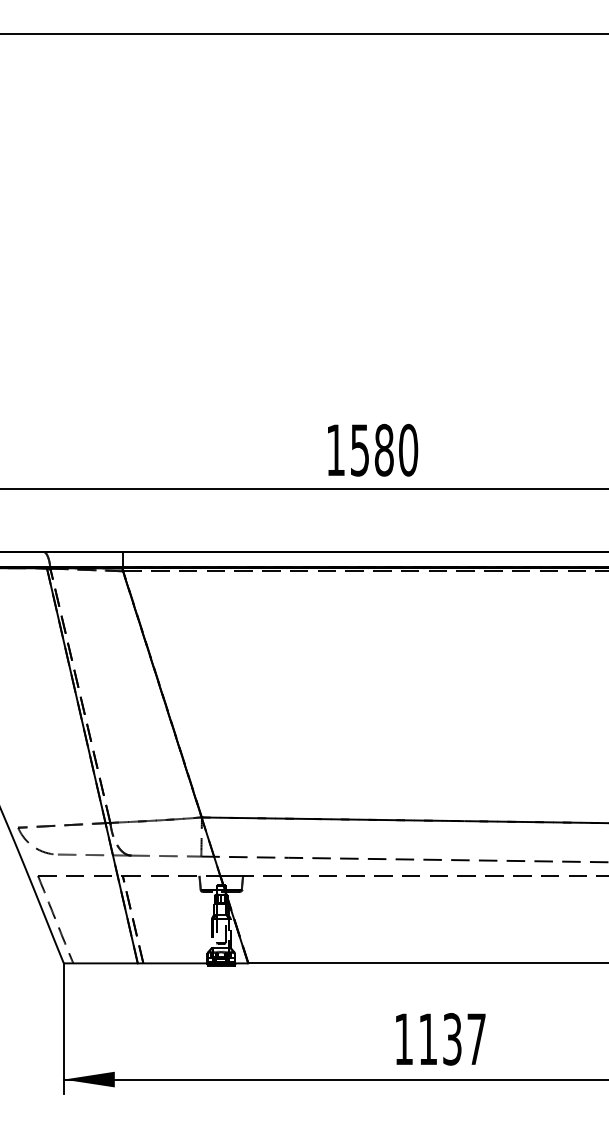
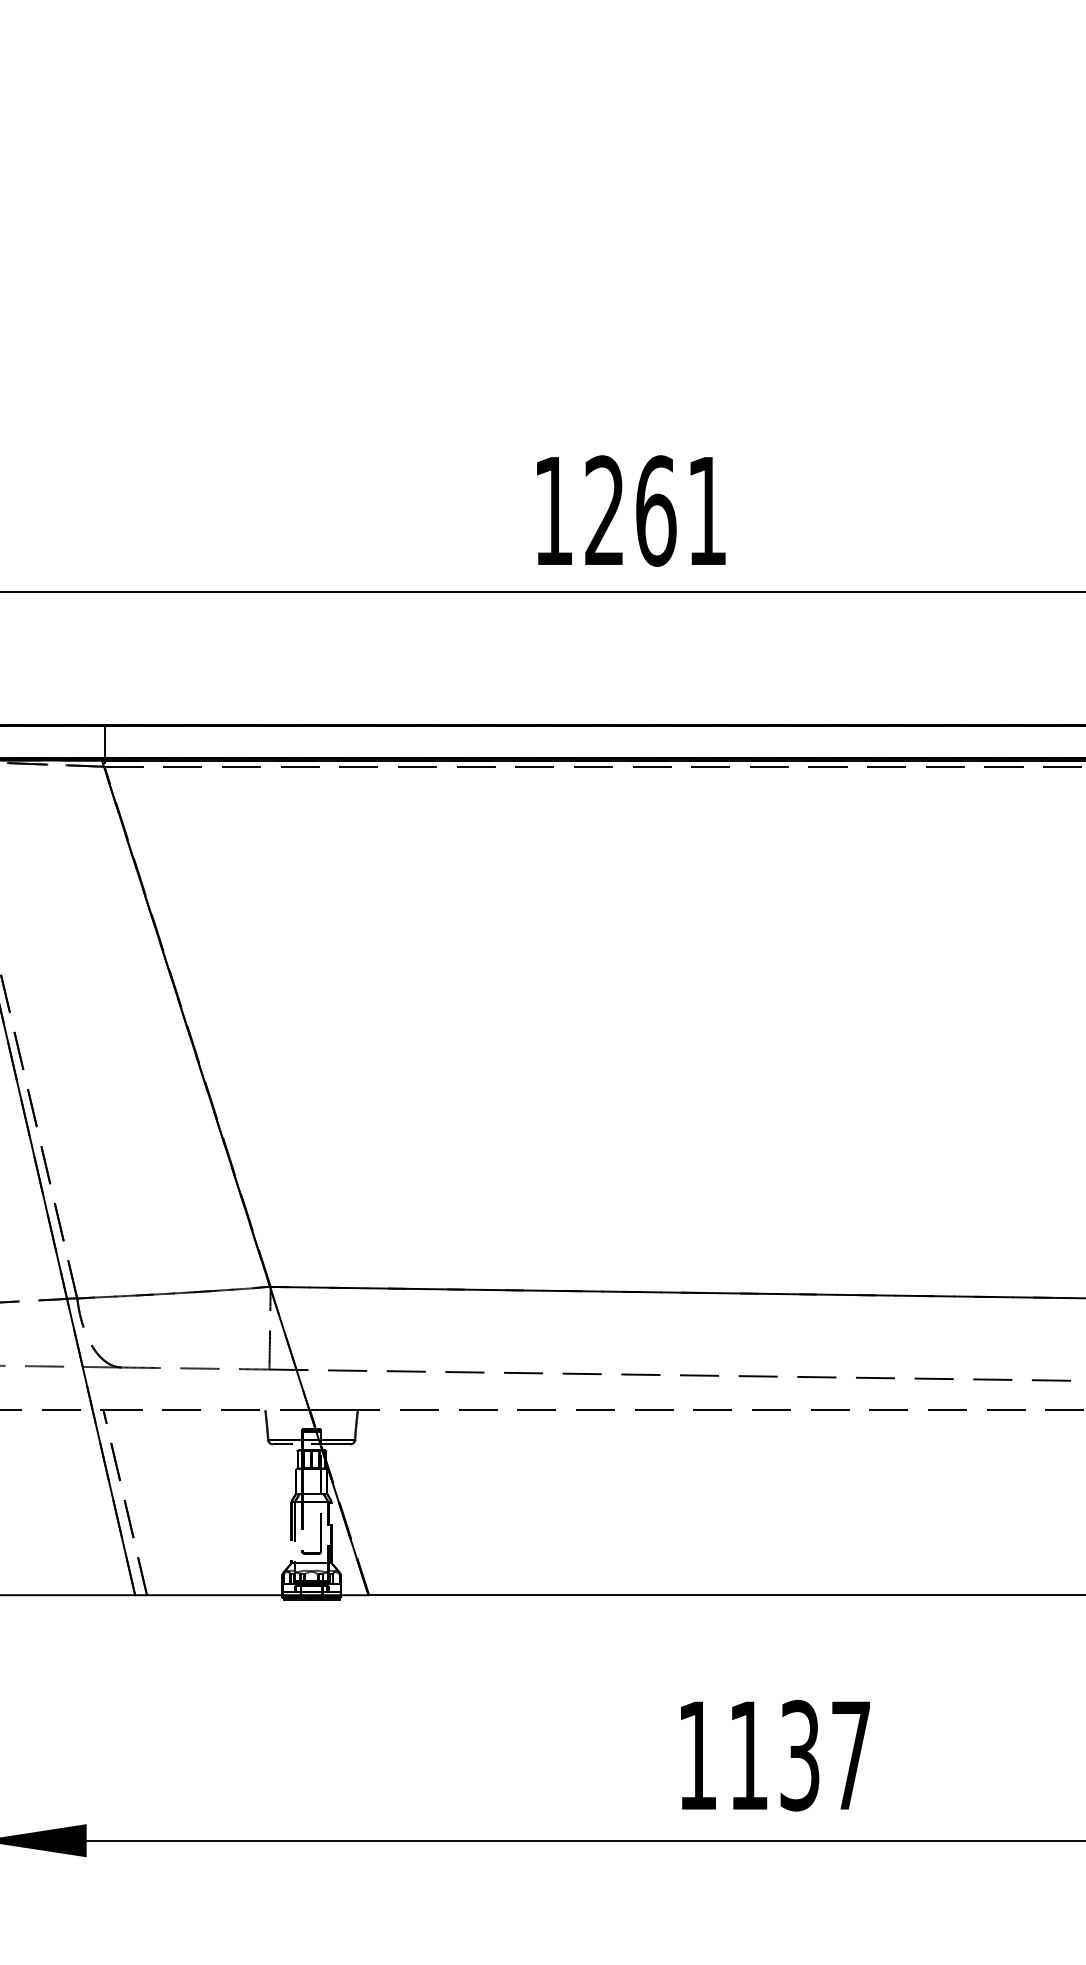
text: (384, 449) -> (656, 509), 1580 -> 1261

